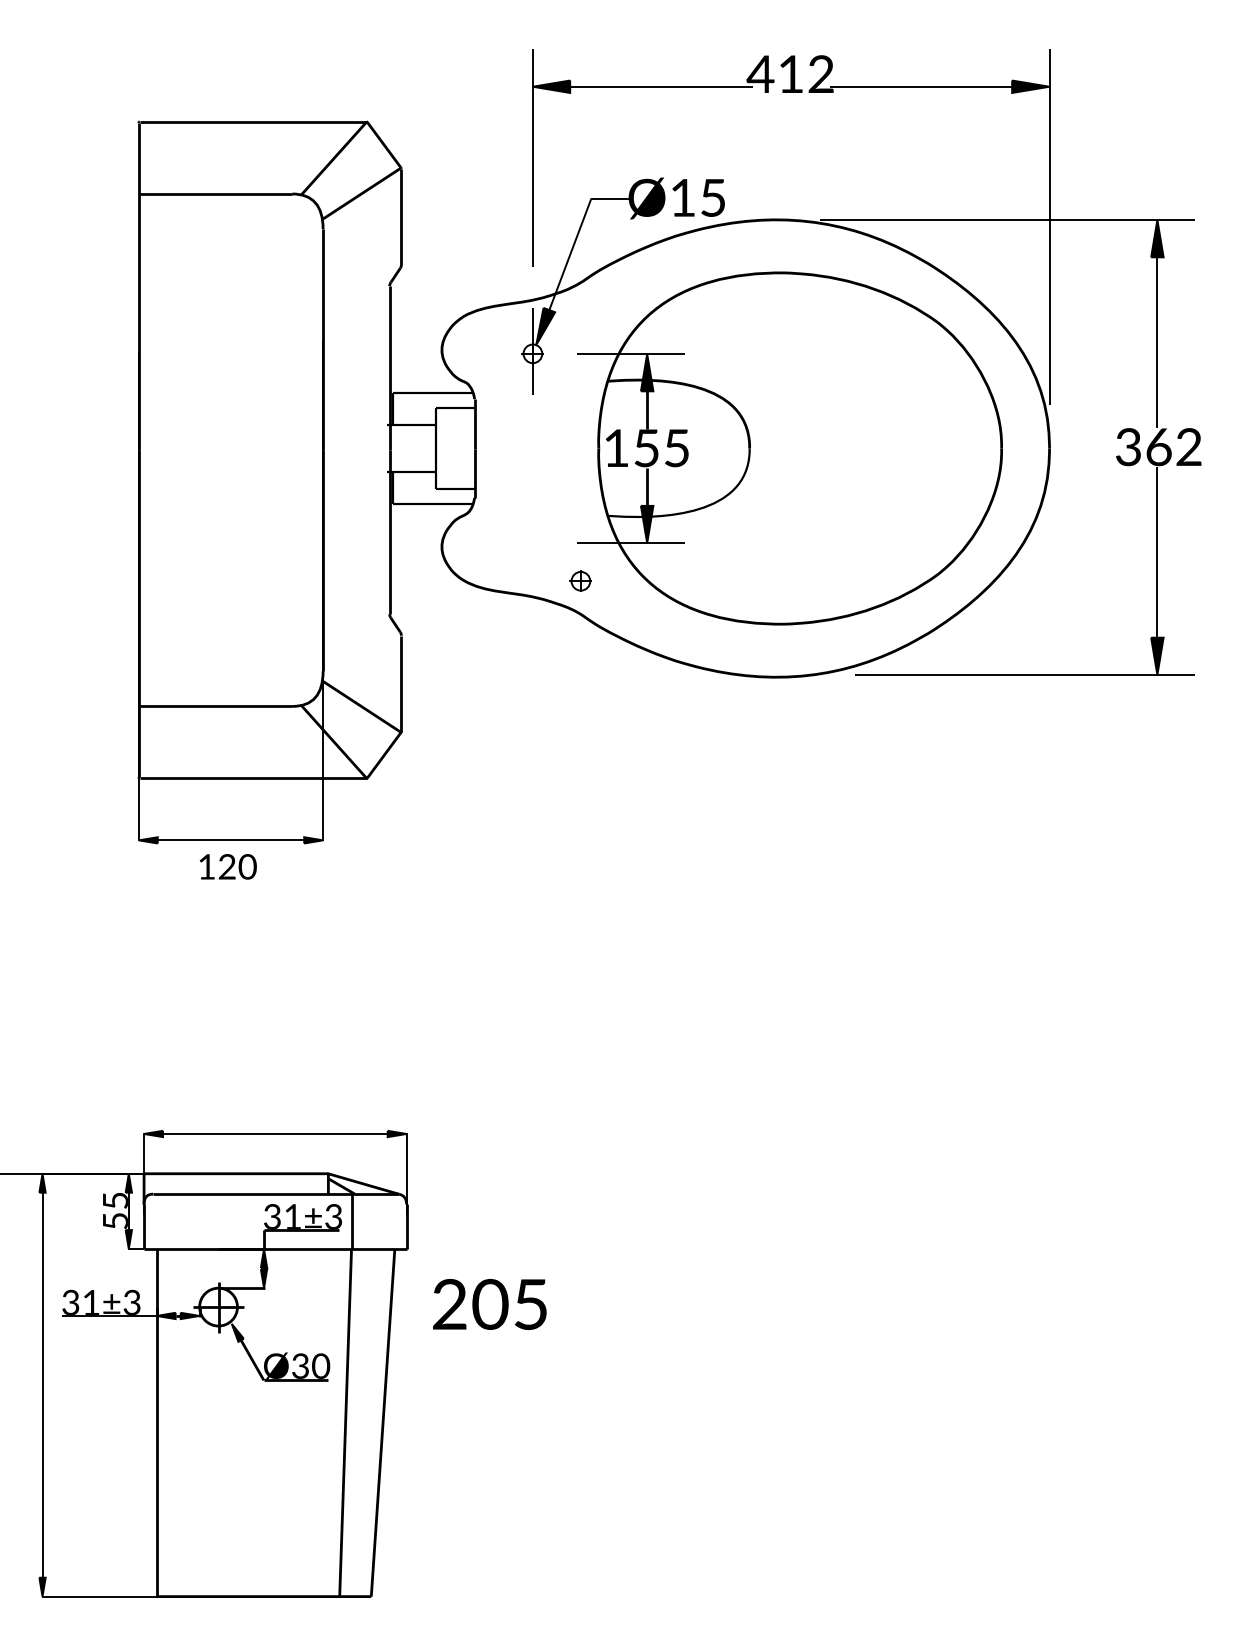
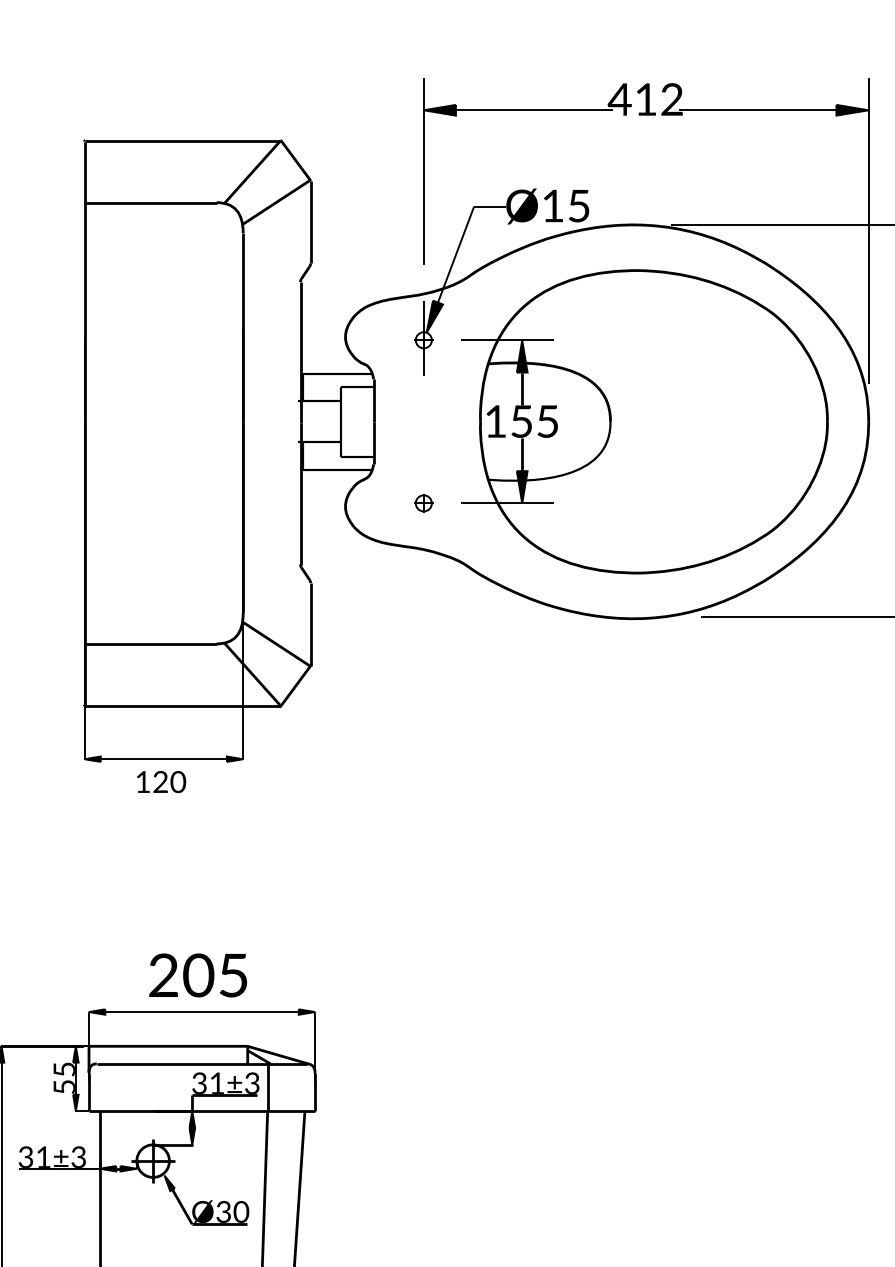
part: (580, 580) -> (423, 502), moved
text: (489, 1304) -> (197, 975), moved

